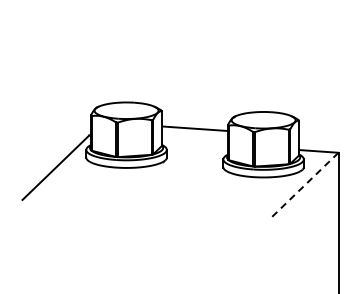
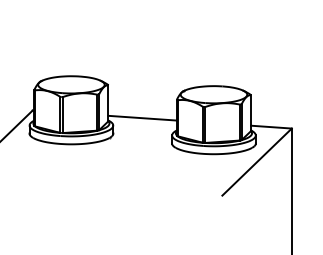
line: (196, 128) -> (143, 117), moved
line: (304, 185) -> (256, 162), dashed -> solid

